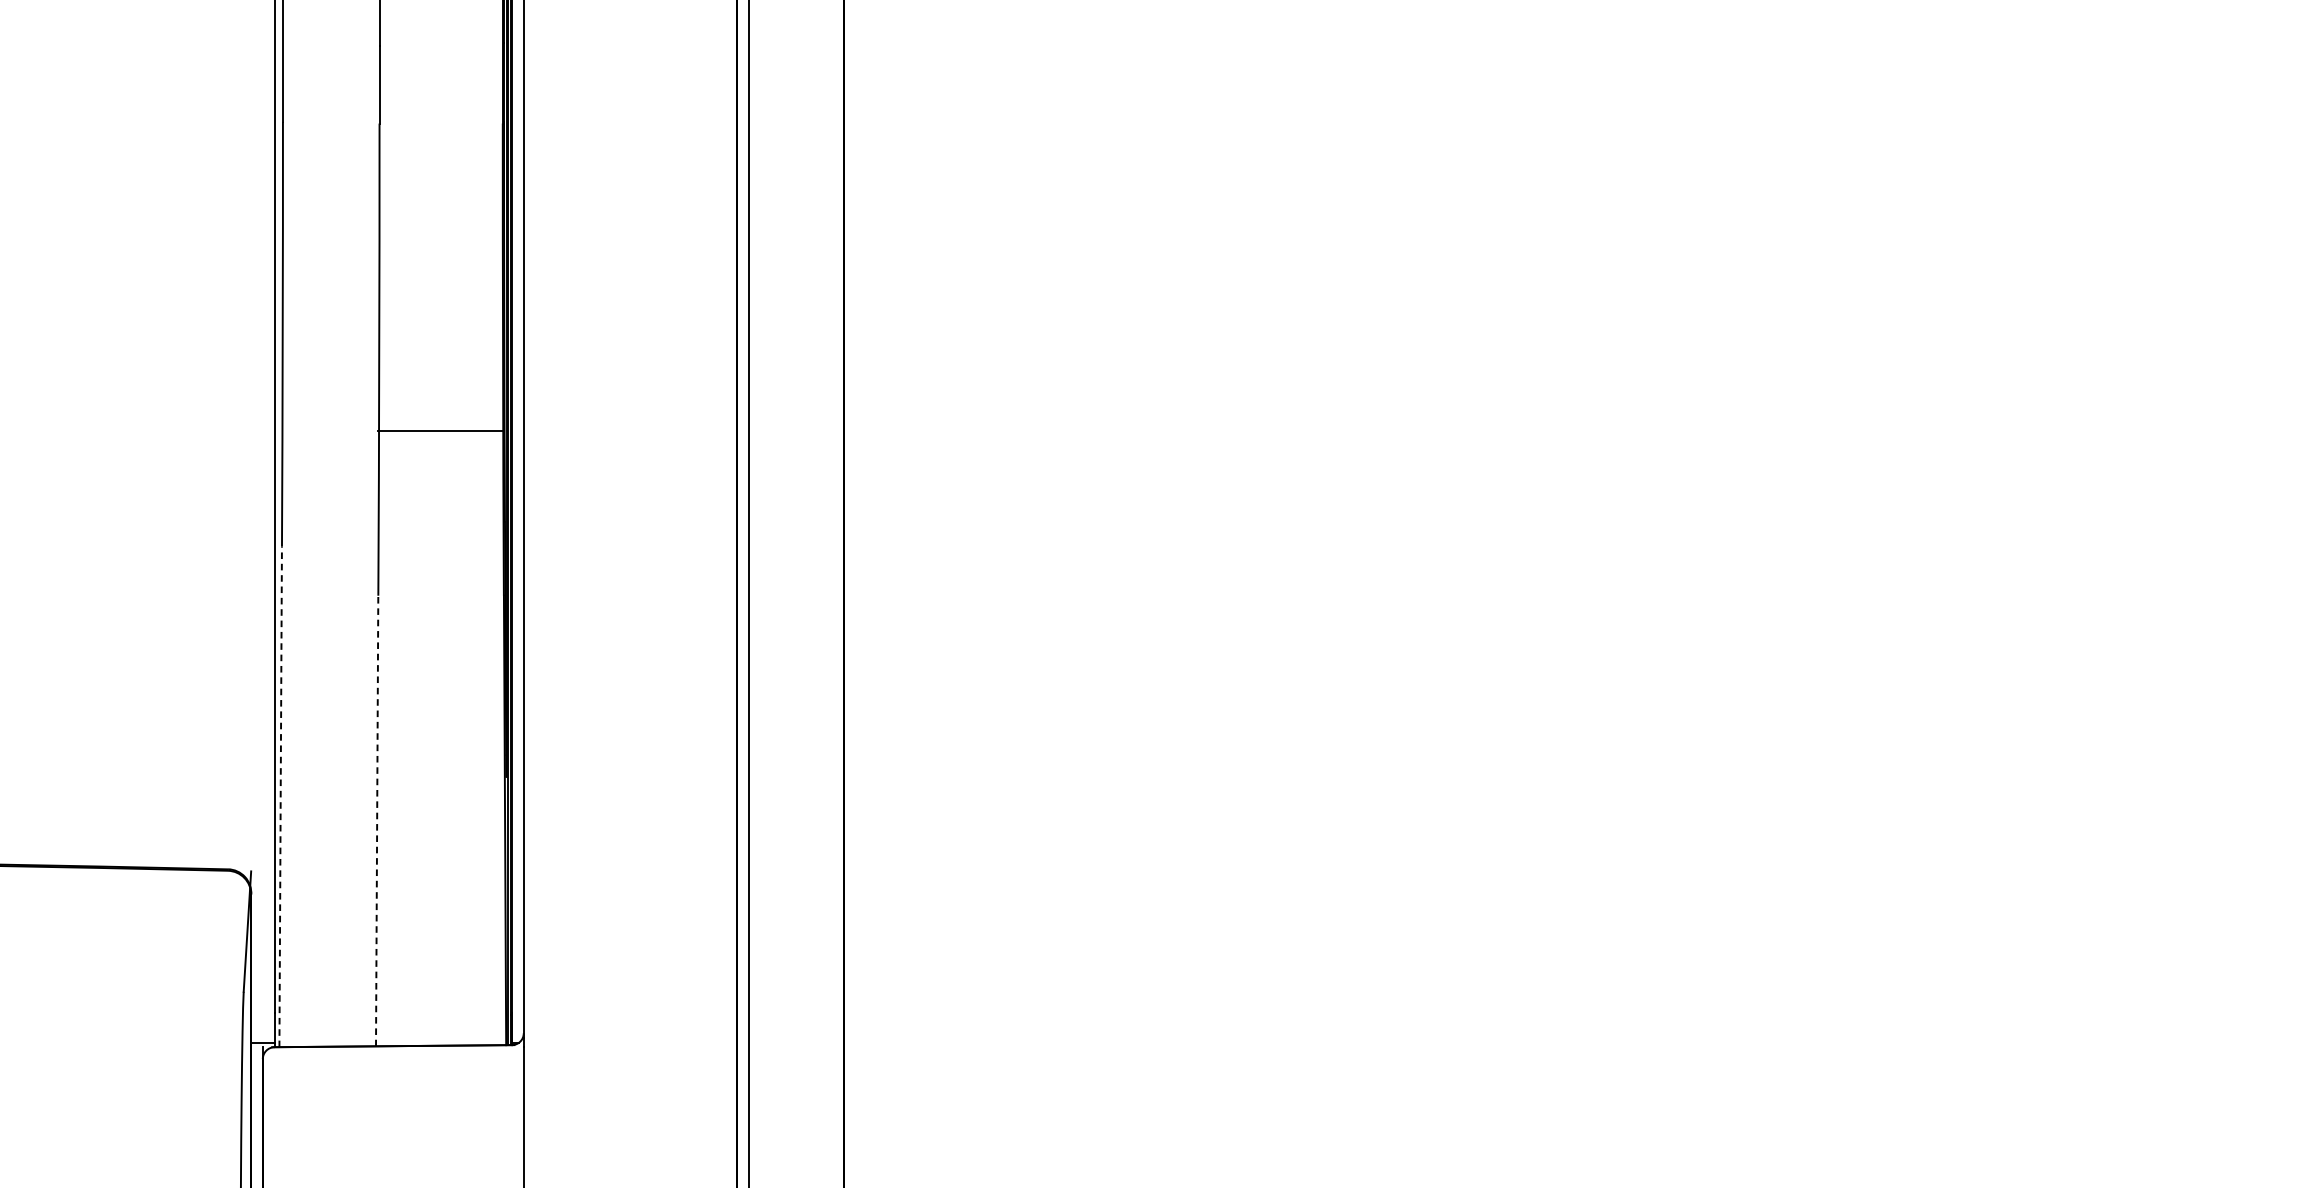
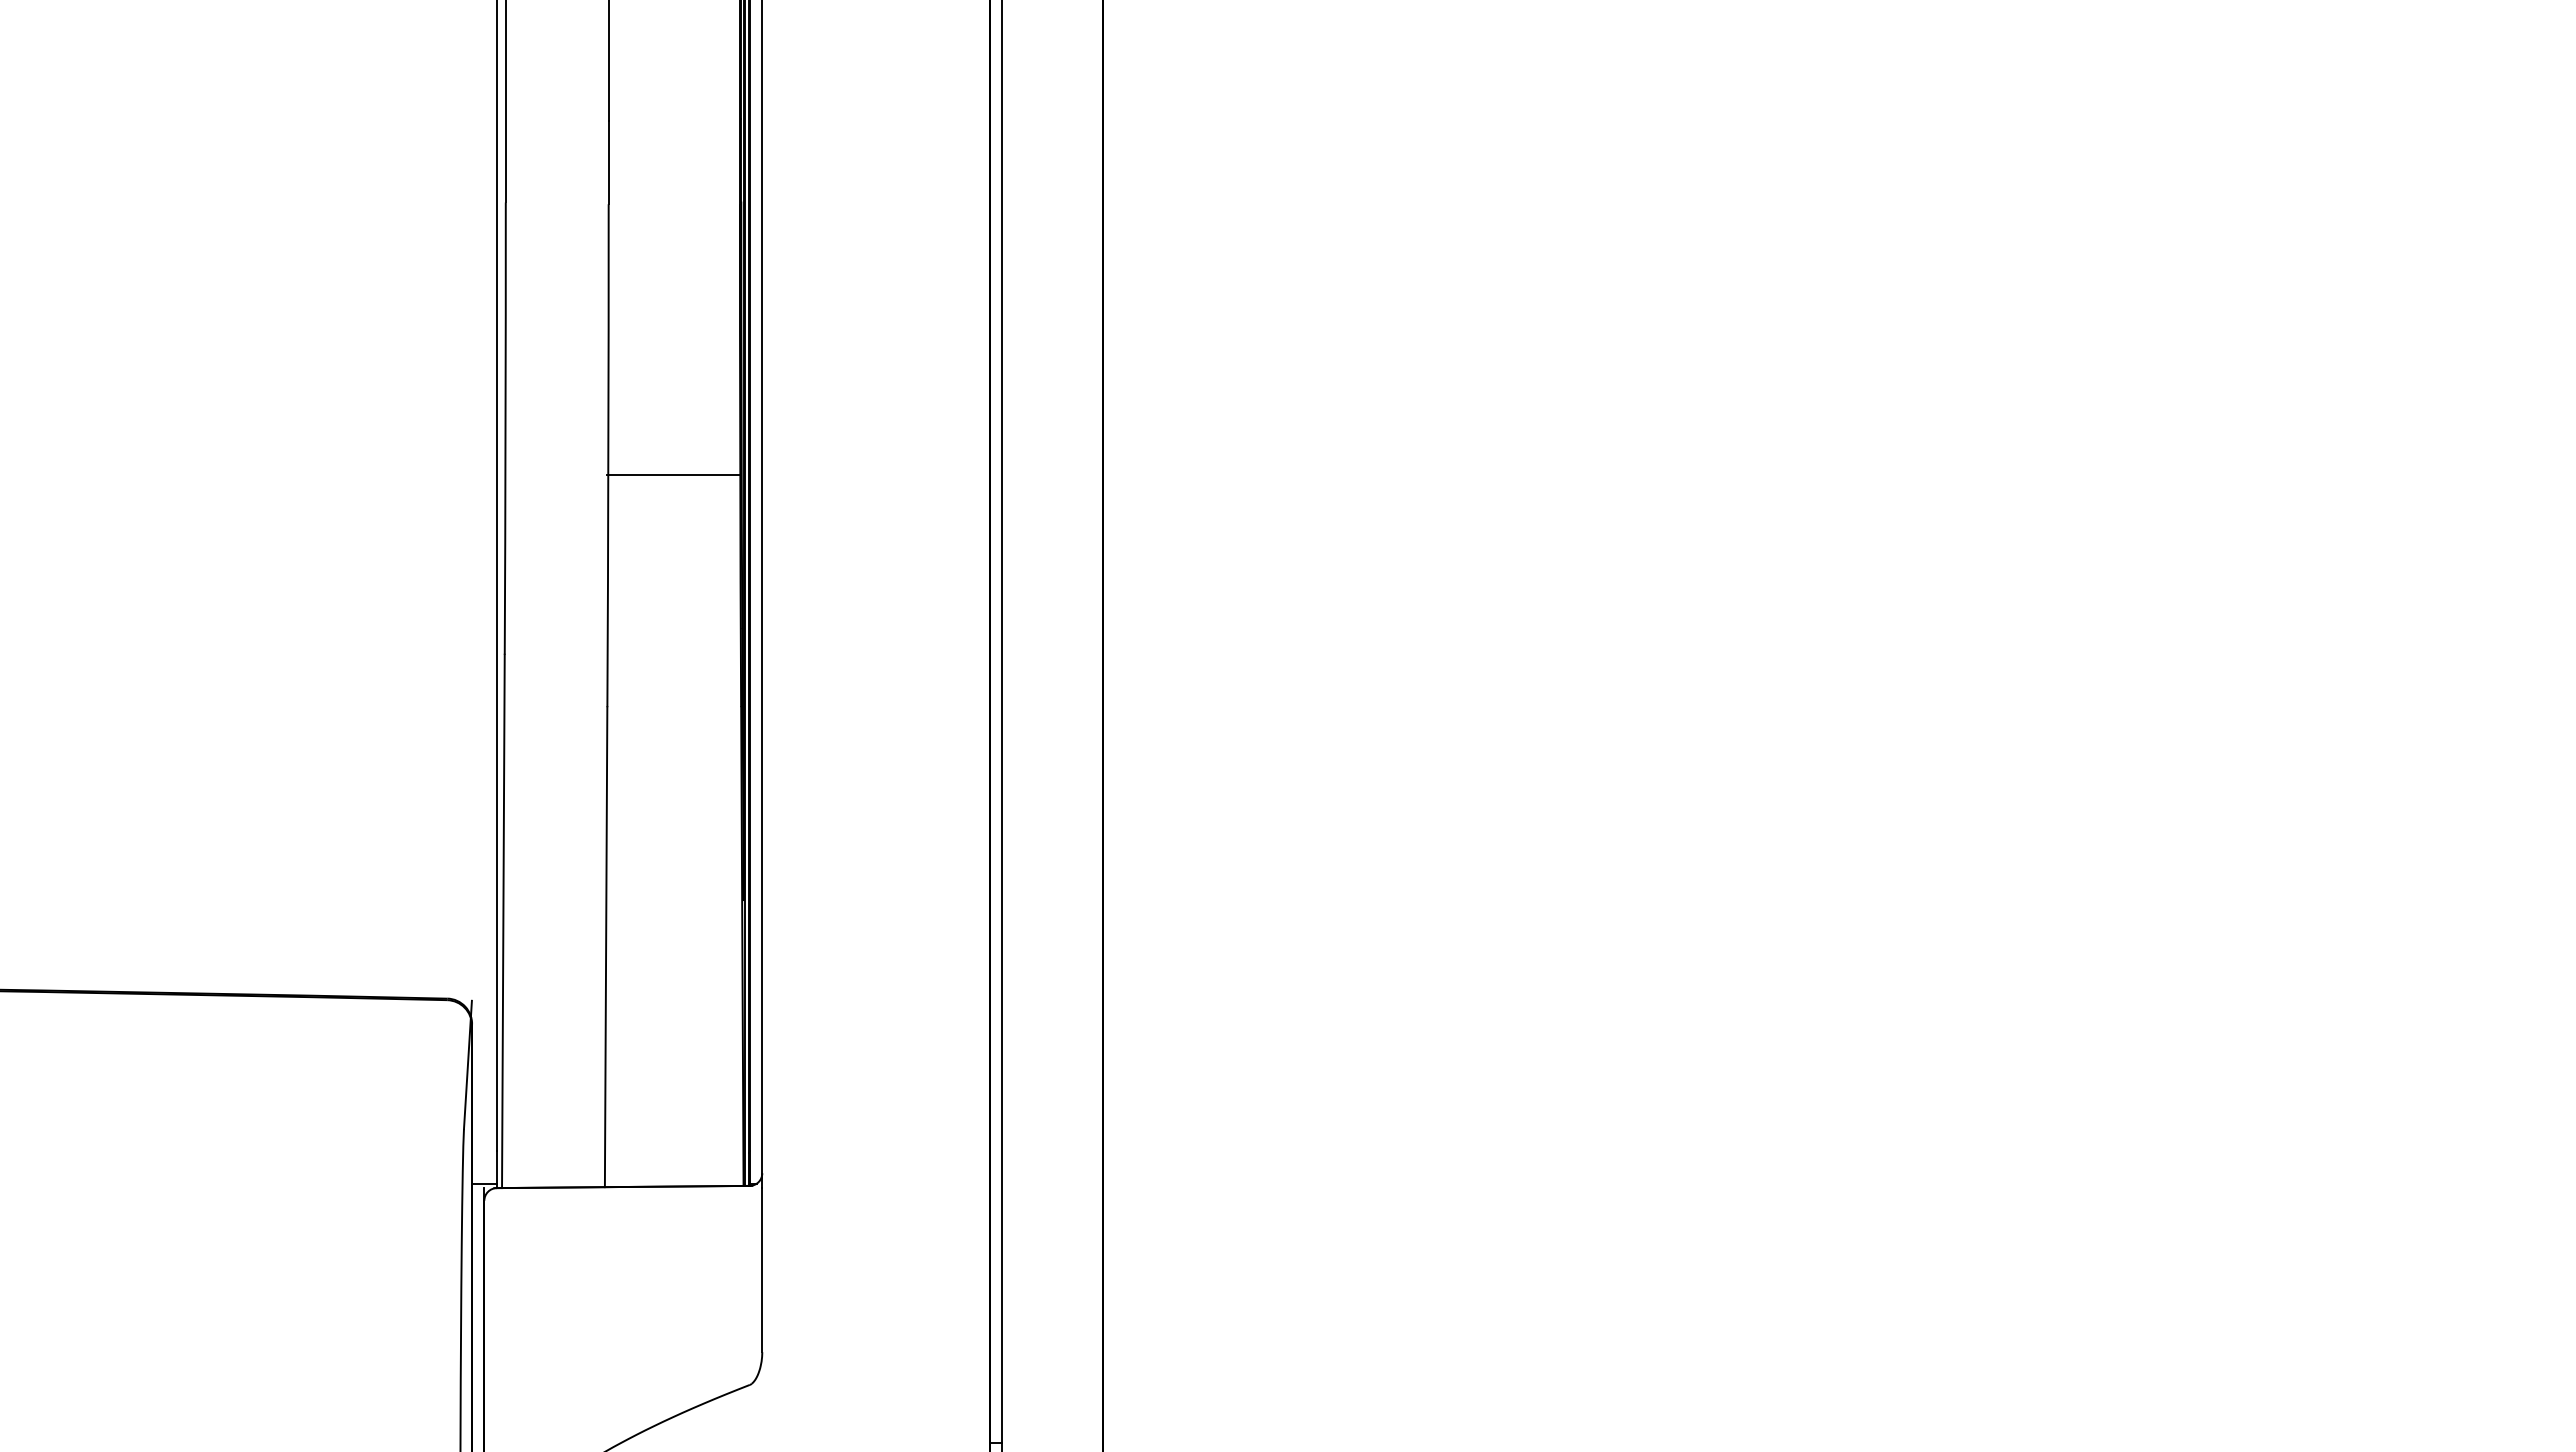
line: (441, 431) -> (674, 475), moved
line: (280, 796) -> (503, 921), dashed -> solid
line: (377, 821) -> (606, 947), dashed -> solid

